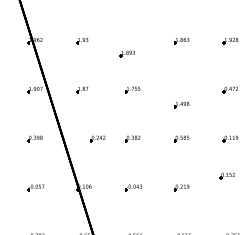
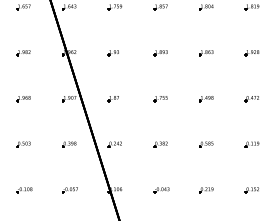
part: (127, 54) -> (160, 53), moved
part: (181, 105) -> (206, 99), moved
part: (97, 138) -> (114, 144), moved
part: (226, 176) -> (251, 190), moved

